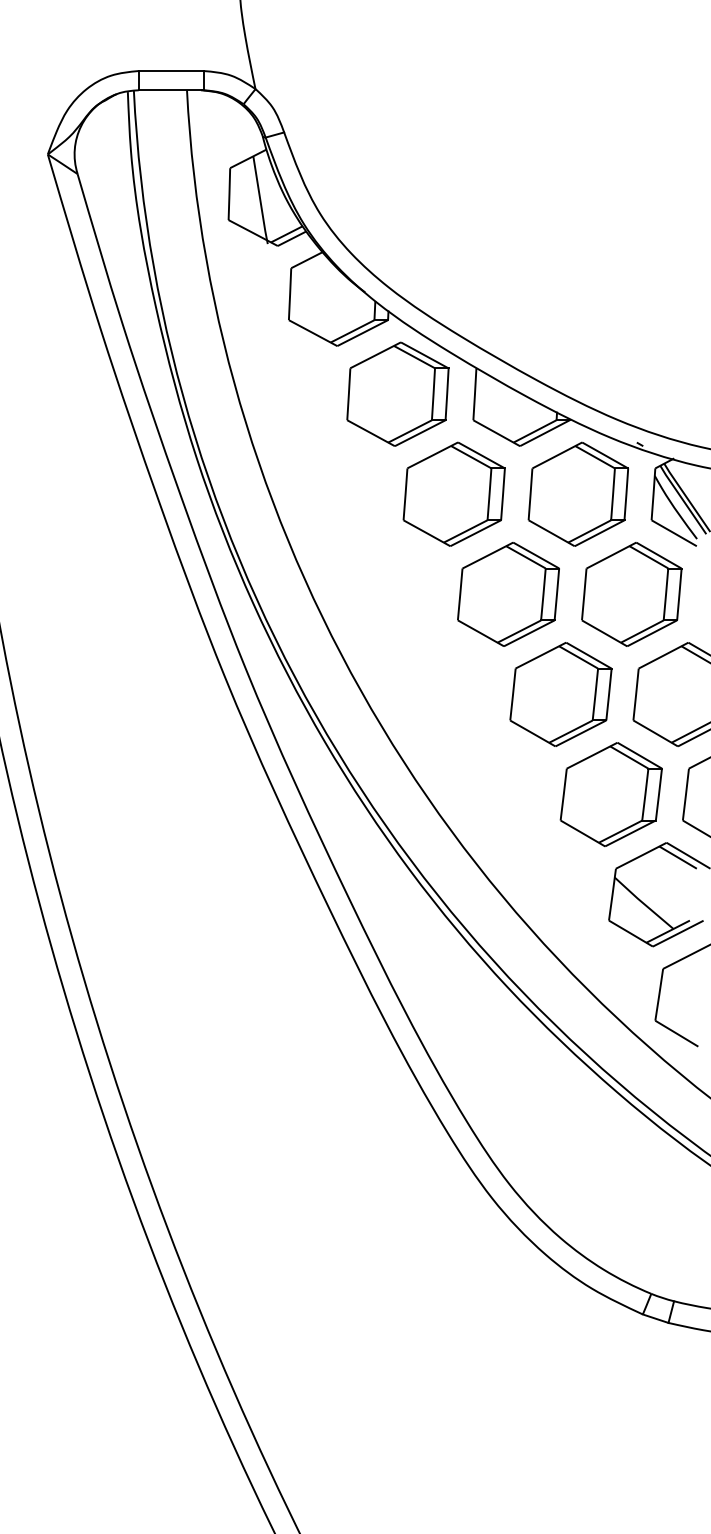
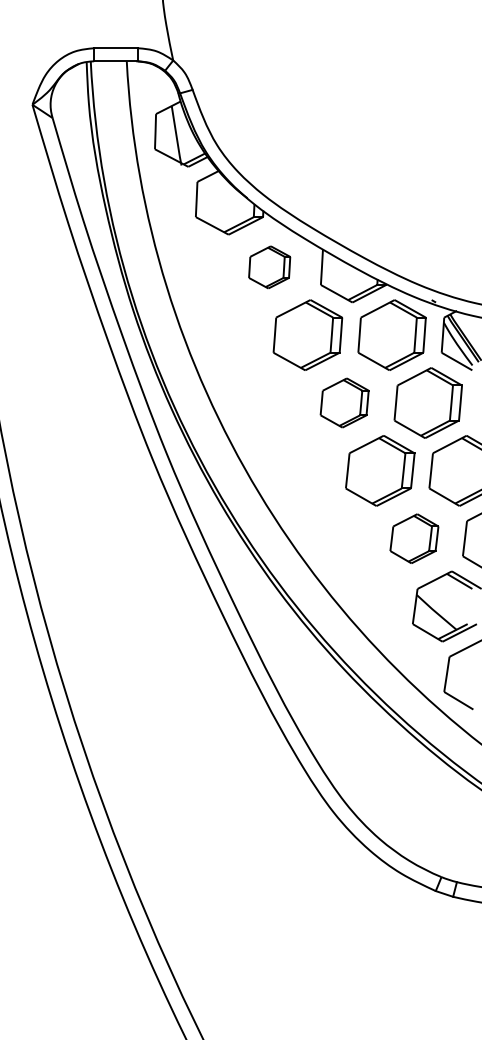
part: (397, 394) -> (269, 267), size x0.6
part: (508, 593) -> (344, 402), size x0.7
part: (611, 794) -> (414, 538), size x0.7

